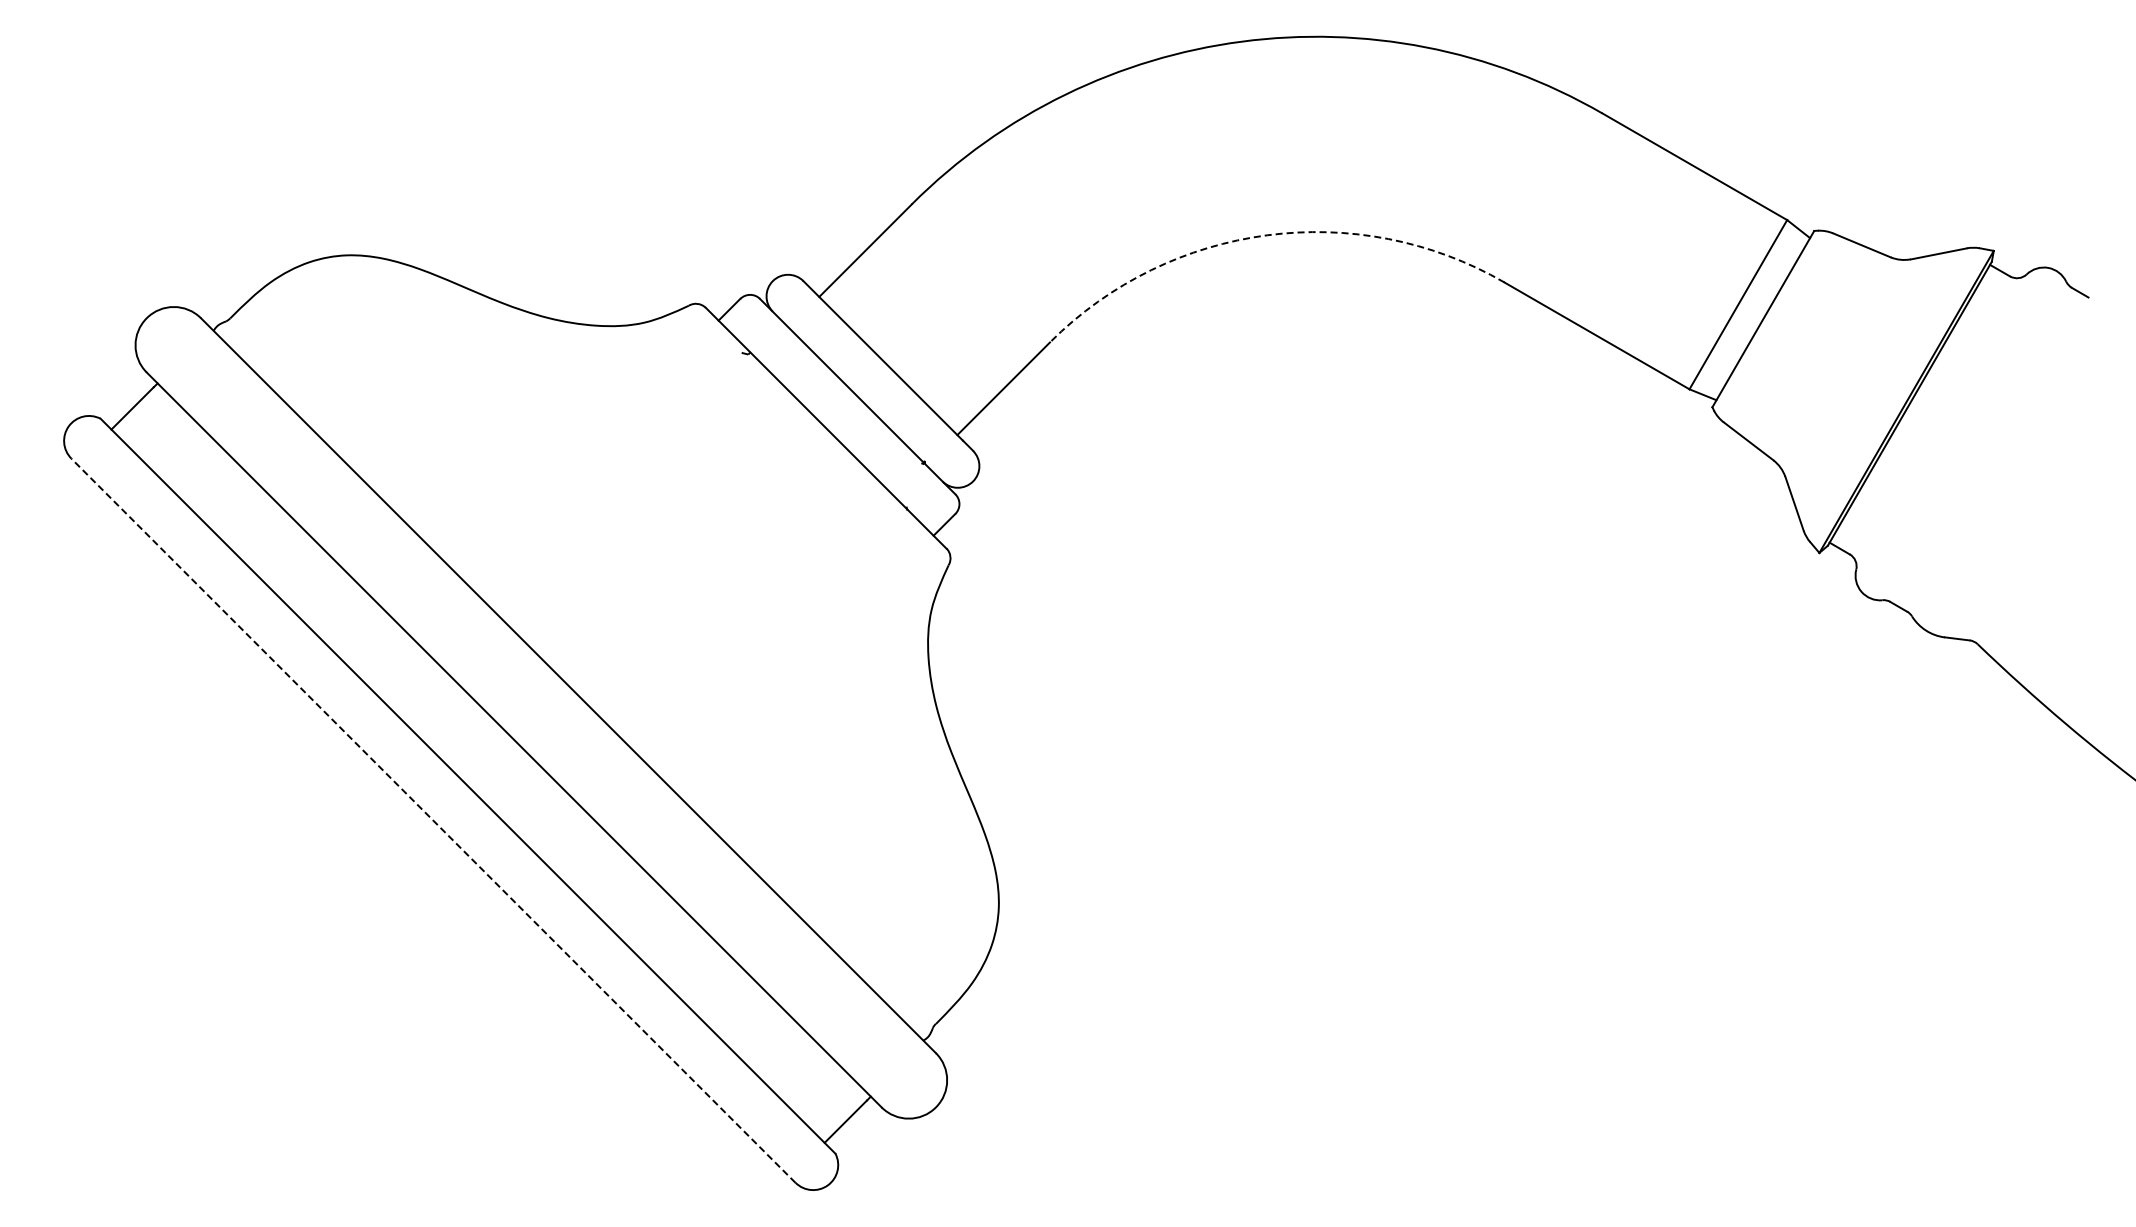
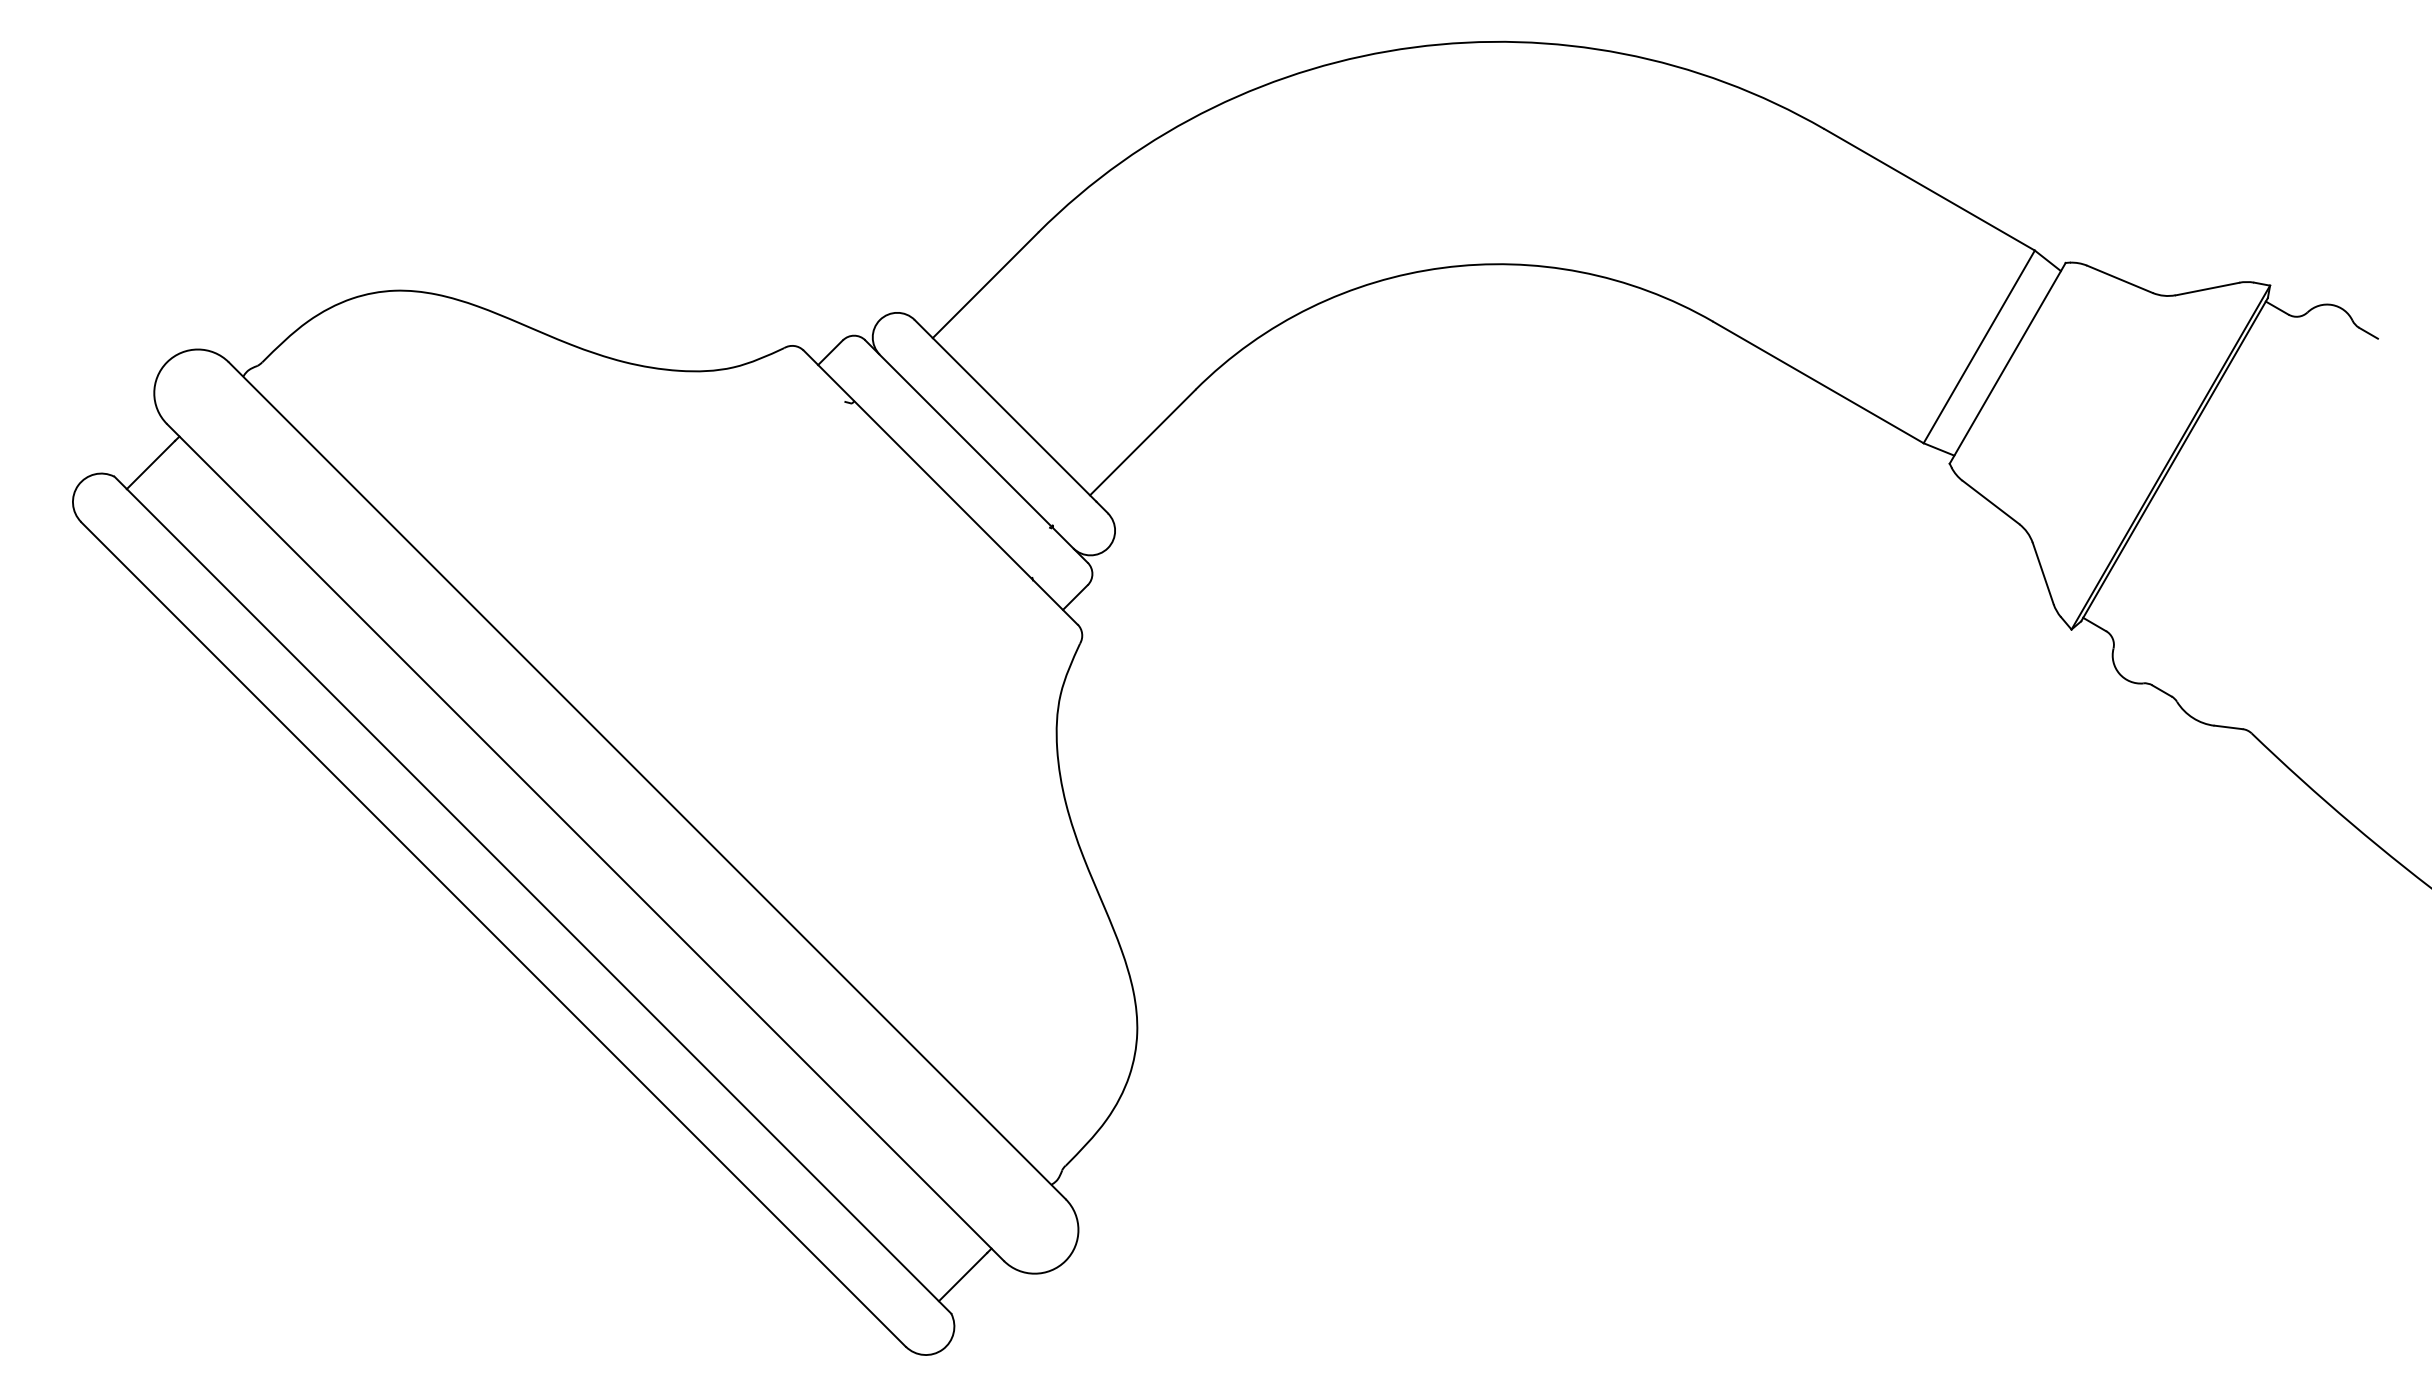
arc: (1267, 235) -> (1443, 268), dashed -> solid
line: (433, 820) -> (493, 934), dashed -> solid

